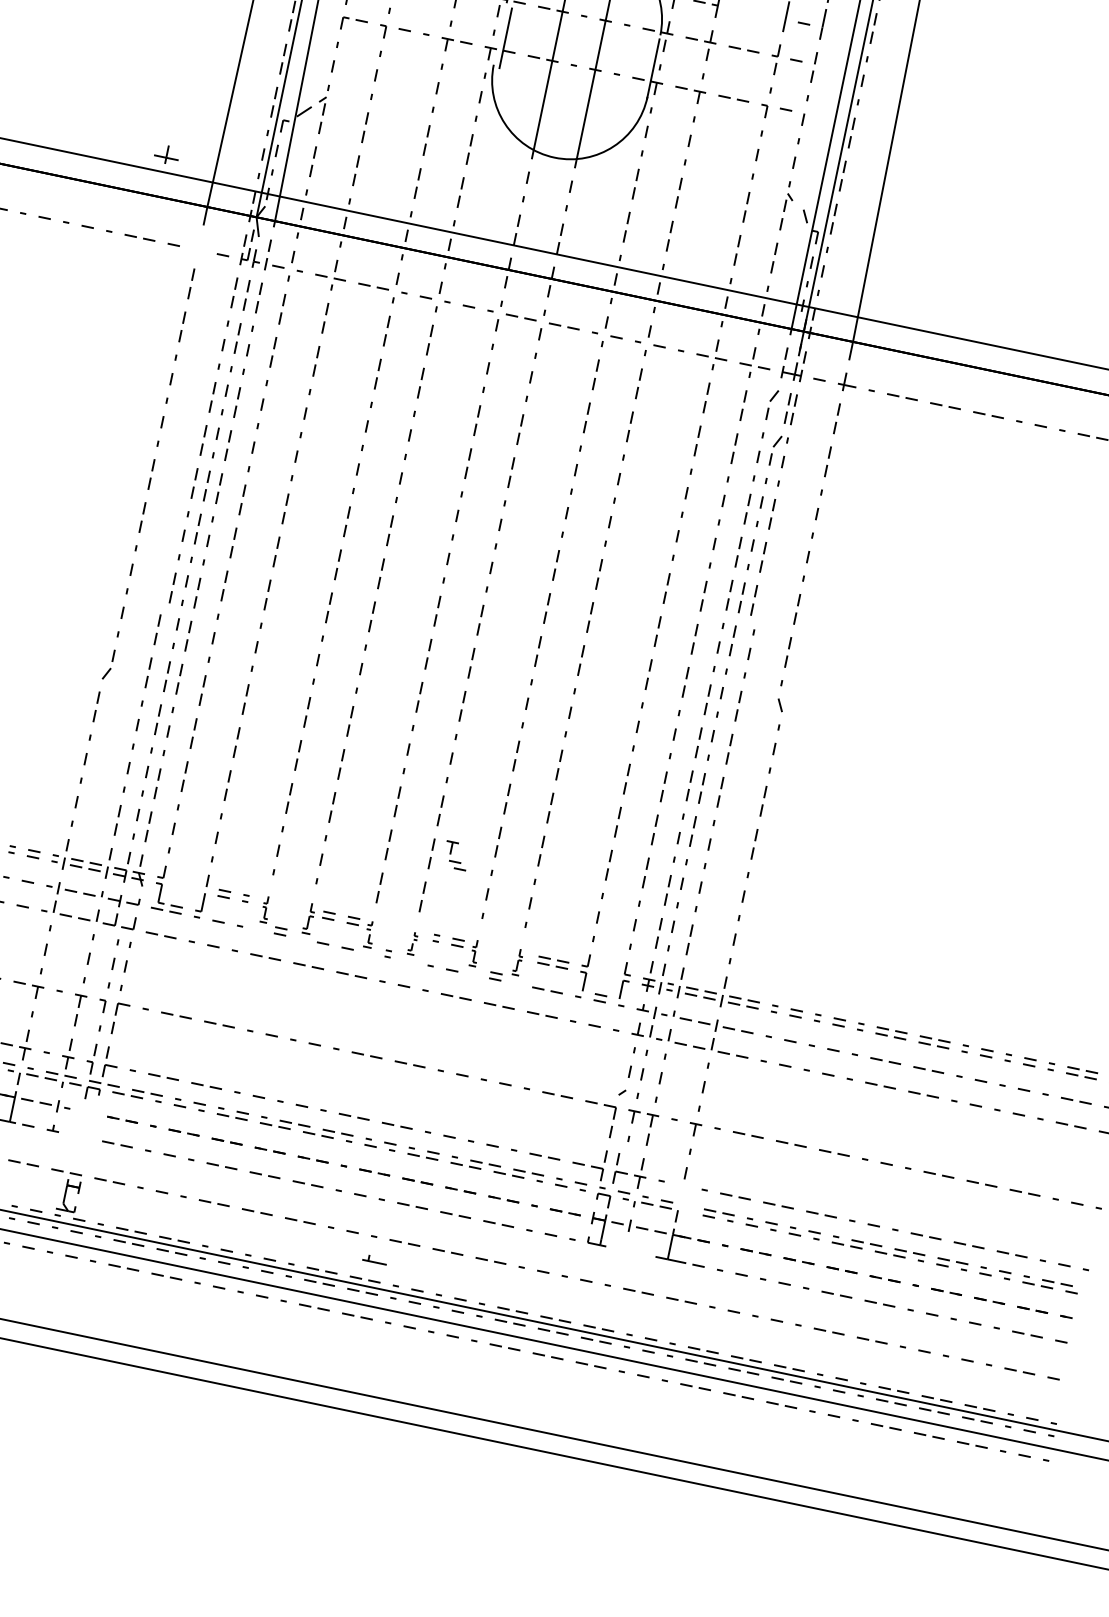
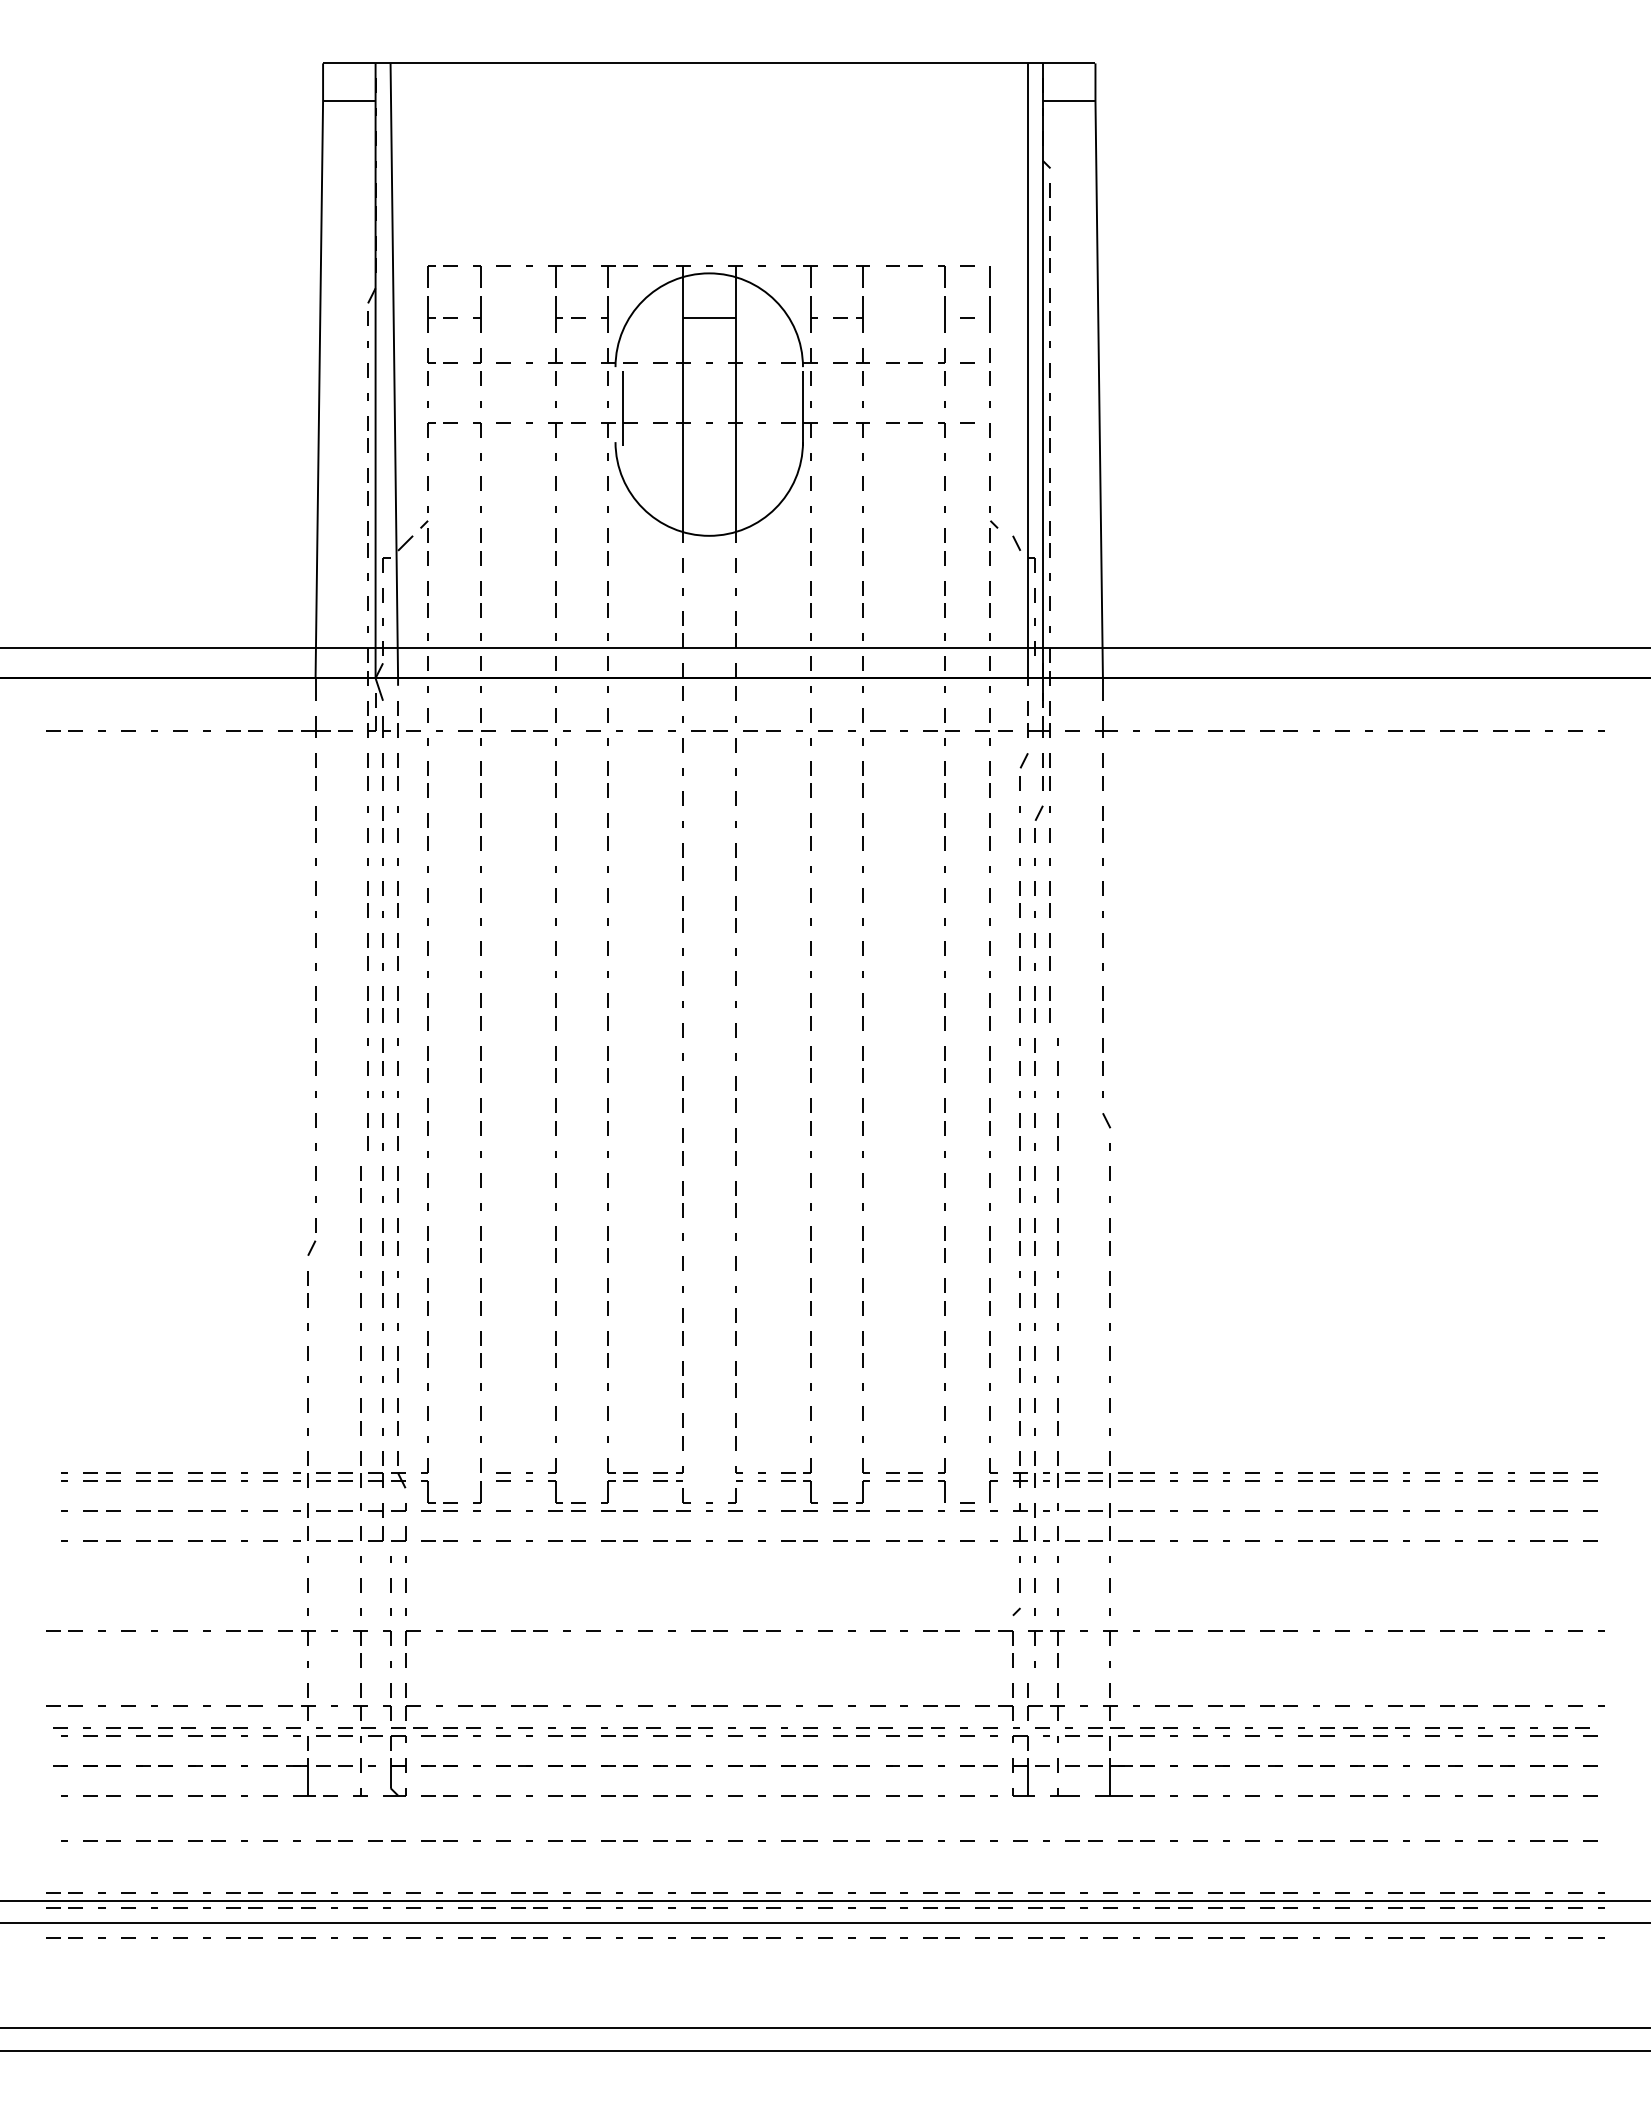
part: (167, 154) -> (315, 726), moved
part: (450, 854) -> (1110, 1720), moved
part: (266, 909) -> (555, 1484), size x1.67
part: (309, 918) -> (608, 1484), size x1.43
part: (370, 934) -> (683, 1488), size x1.43
part: (412, 943) -> (735, 1488), size x1.67
part: (475, 952) -> (810, 1484), size x1.67
part: (517, 961) -> (862, 1484), size x1.67
part: (68, 1195) -> (394, 1777), moved
part: (374, 1259) -> (1064, 1792), moved

